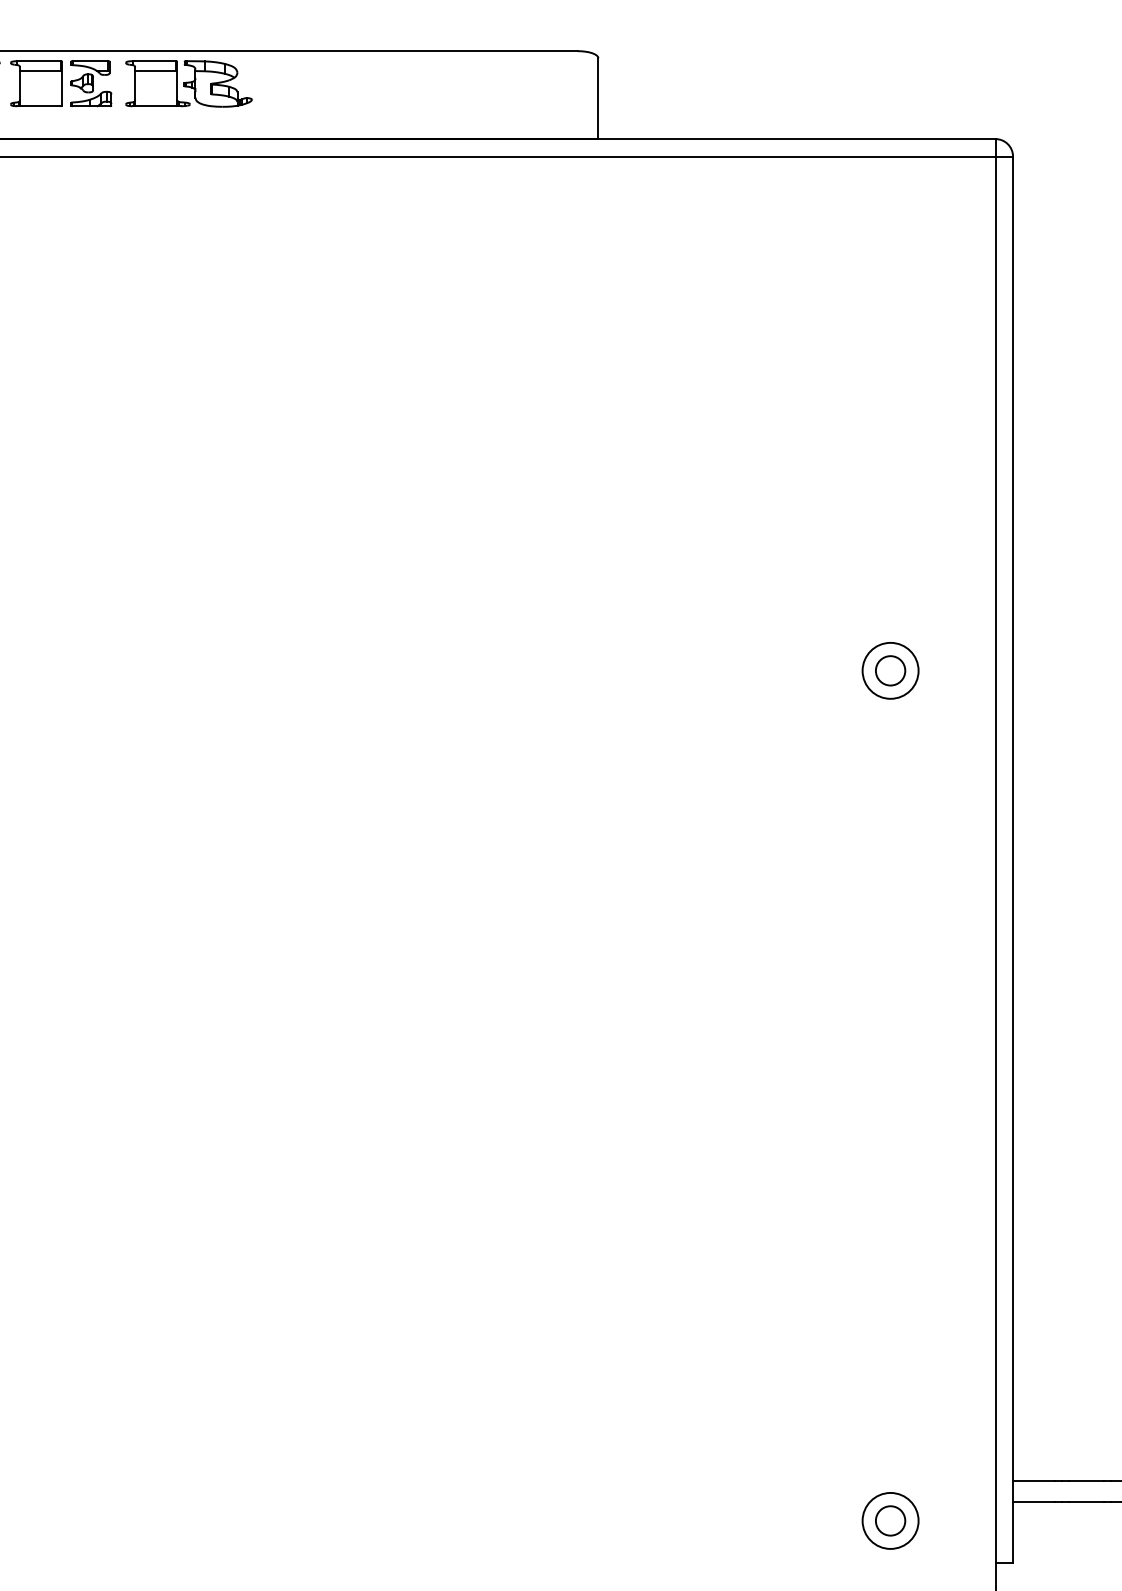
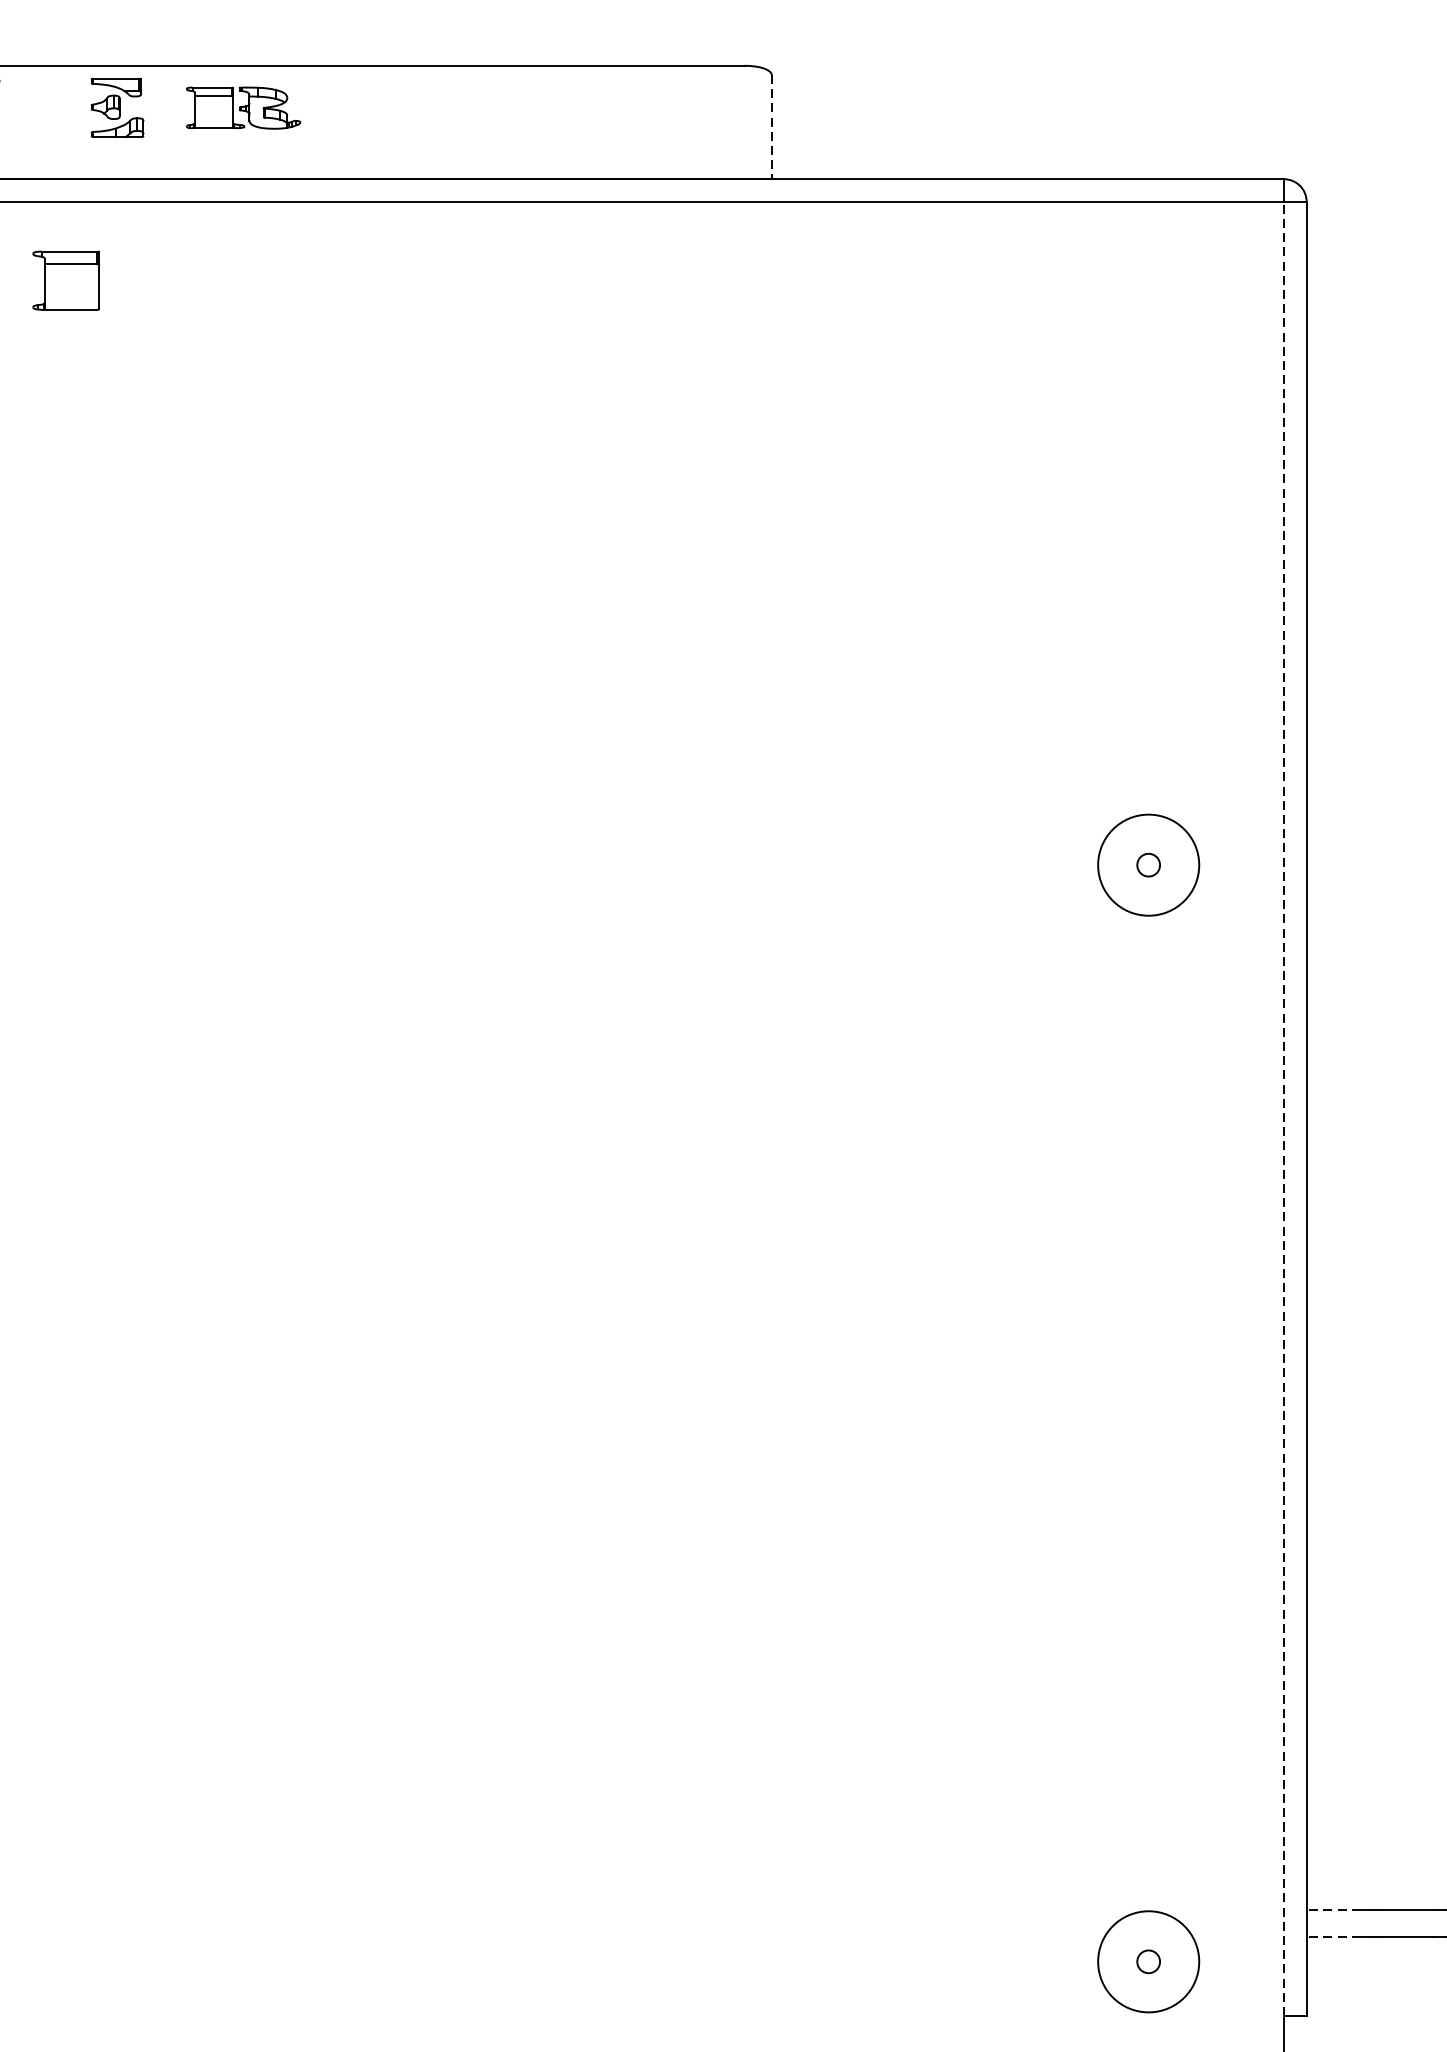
part: (36, 83) -> (66, 280), moved
part: (188, 83) -> (242, 107), size x0.7
line: (598, 99) -> (771, 128), solid -> dashed
circle: (890, 670) -> (1148, 864), size x0.6
circle: (890, 670) -> (1148, 864), size x1.4
line: (995, 859) -> (1284, 1108), solid -> dashed
line: (1034, 1480) -> (1334, 1909), solid -> dashed
line: (1034, 1501) -> (1334, 1936), solid -> dashed
circle: (890, 1520) -> (1148, 1961), size x0.6
circle: (890, 1520) -> (1148, 1961), size x1.4

